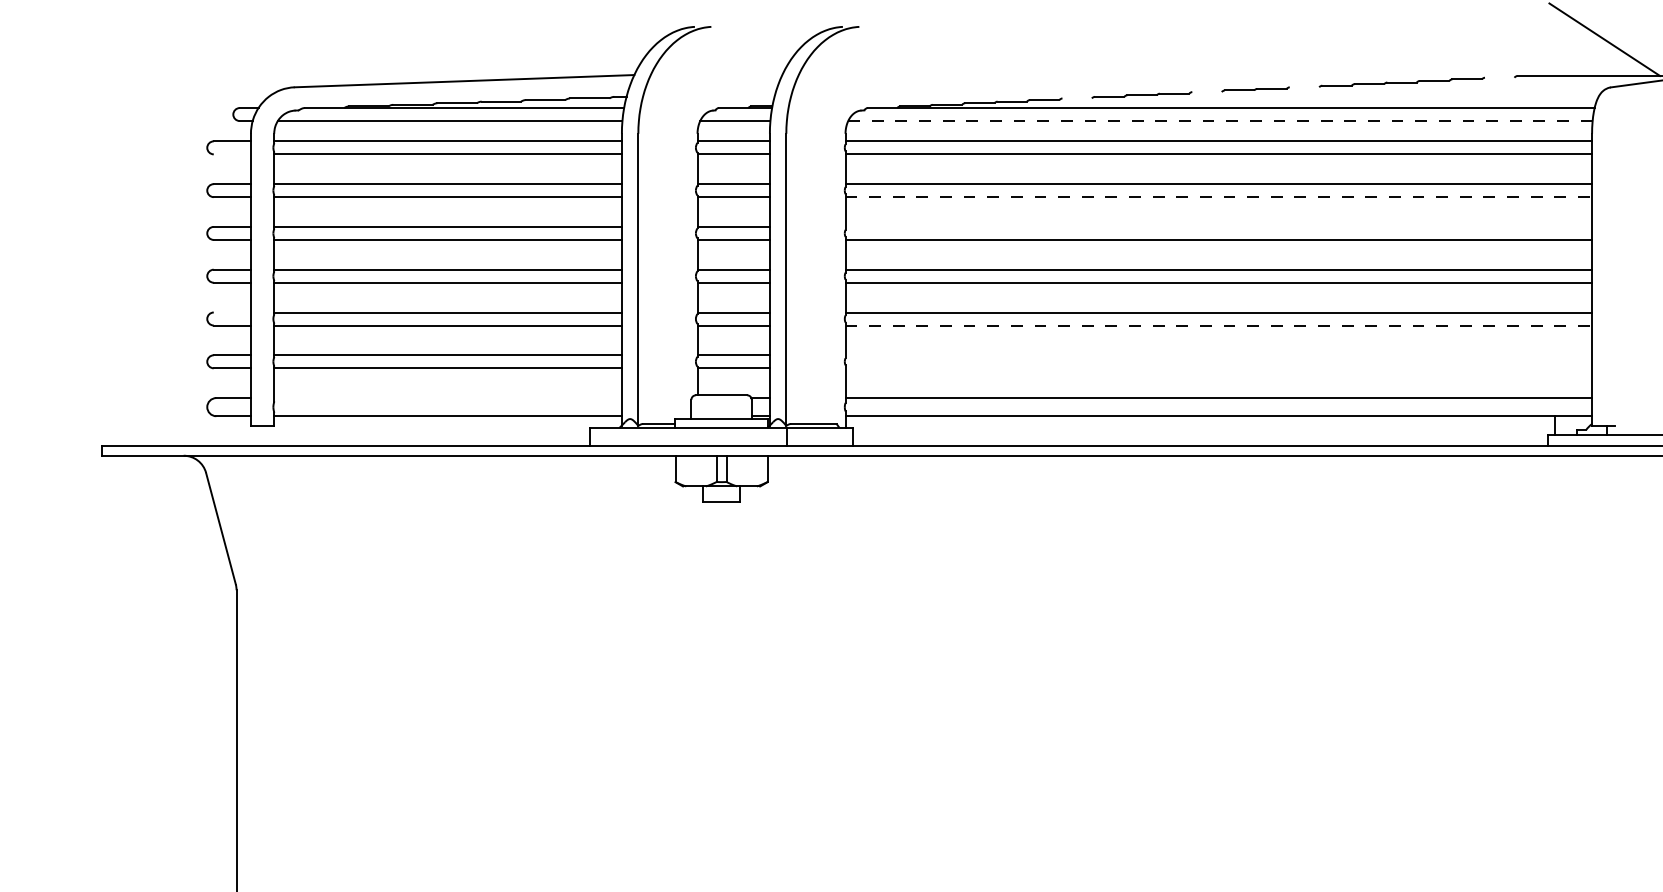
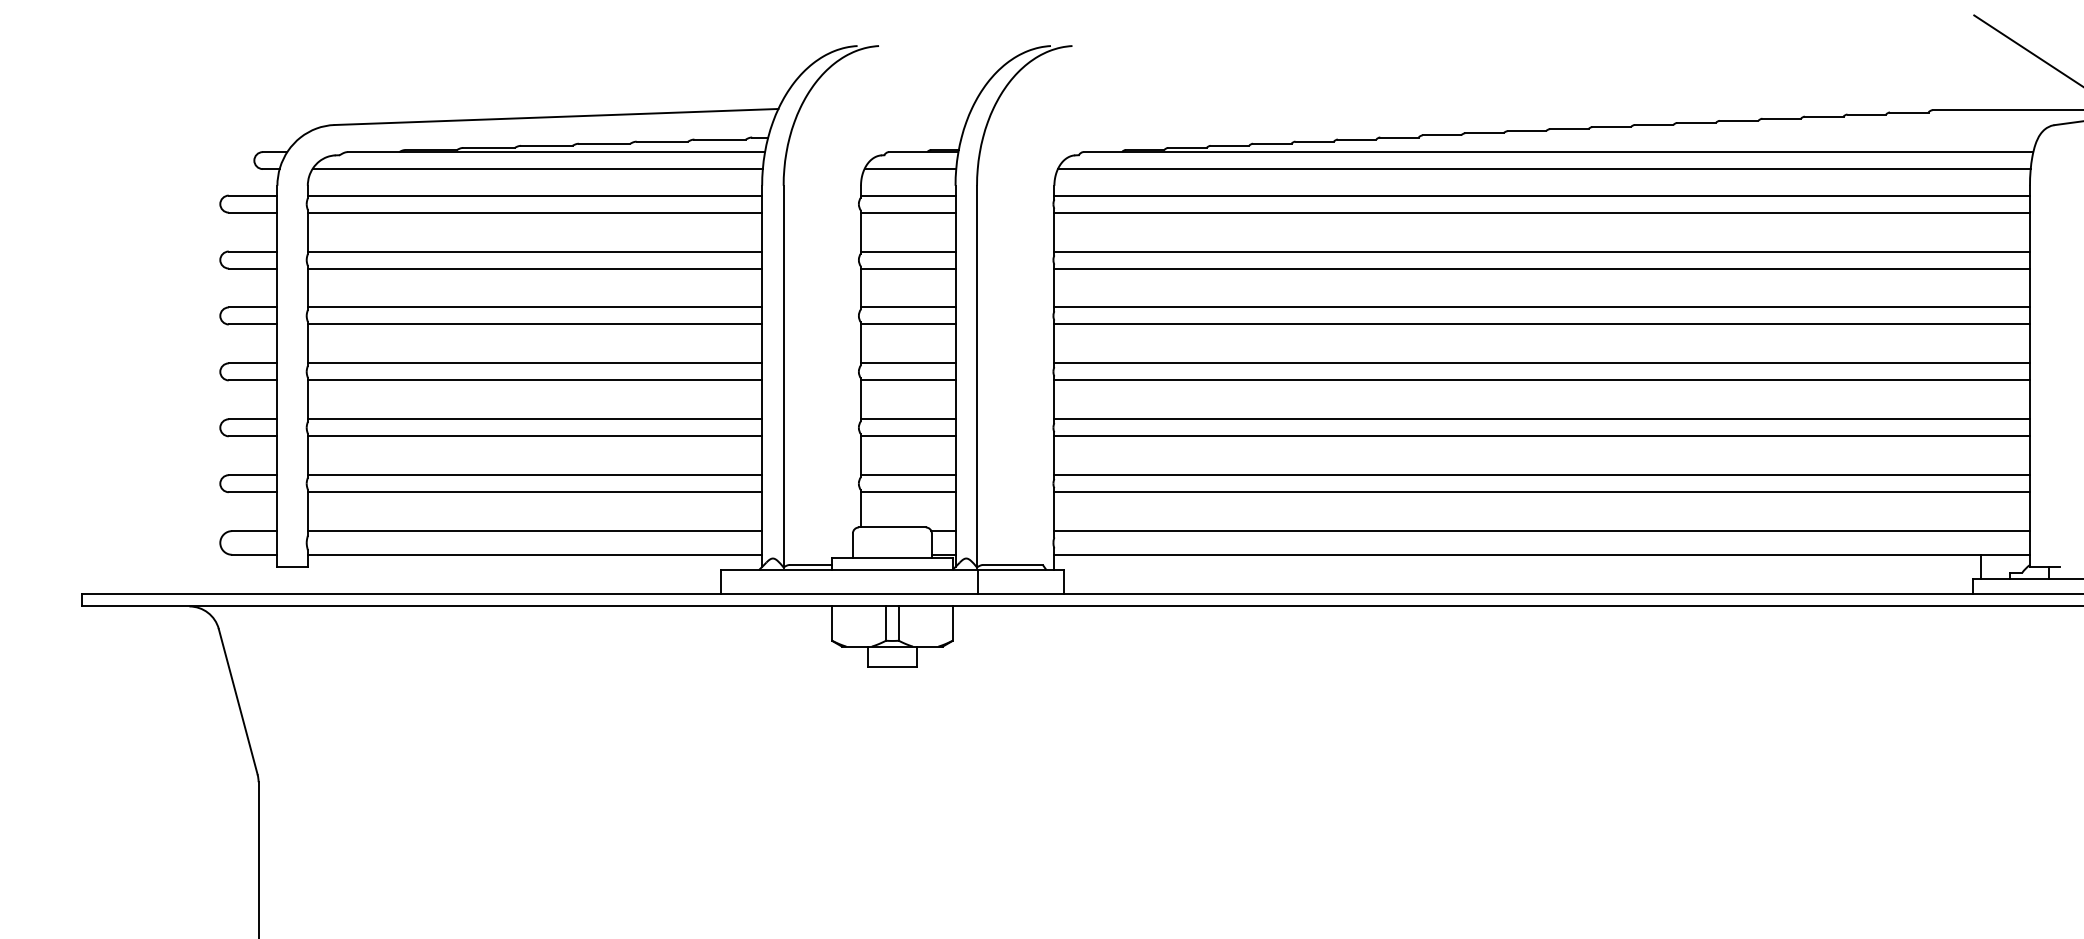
line: (1499, 77) -> (1908, 112), added
line: (1304, 87) -> (1654, 125), added
line: (1206, 92) -> (1526, 131), added
line: (1076, 98) -> (1356, 139), added
line: (1220, 121) -> (1544, 169), dashed -> solid
line: (231, 154) -> (251, 212), added
line: (1219, 197) -> (1543, 268), dashed -> solid
line: (1218, 226) -> (1541, 306), added
line: (231, 312) -> (251, 419), added
line: (1219, 325) -> (1543, 436), dashed -> solid
line: (1218, 355) -> (1541, 475), added
line: (1218, 368) -> (1541, 492), added
line: (447, 398) -> (534, 531), added

